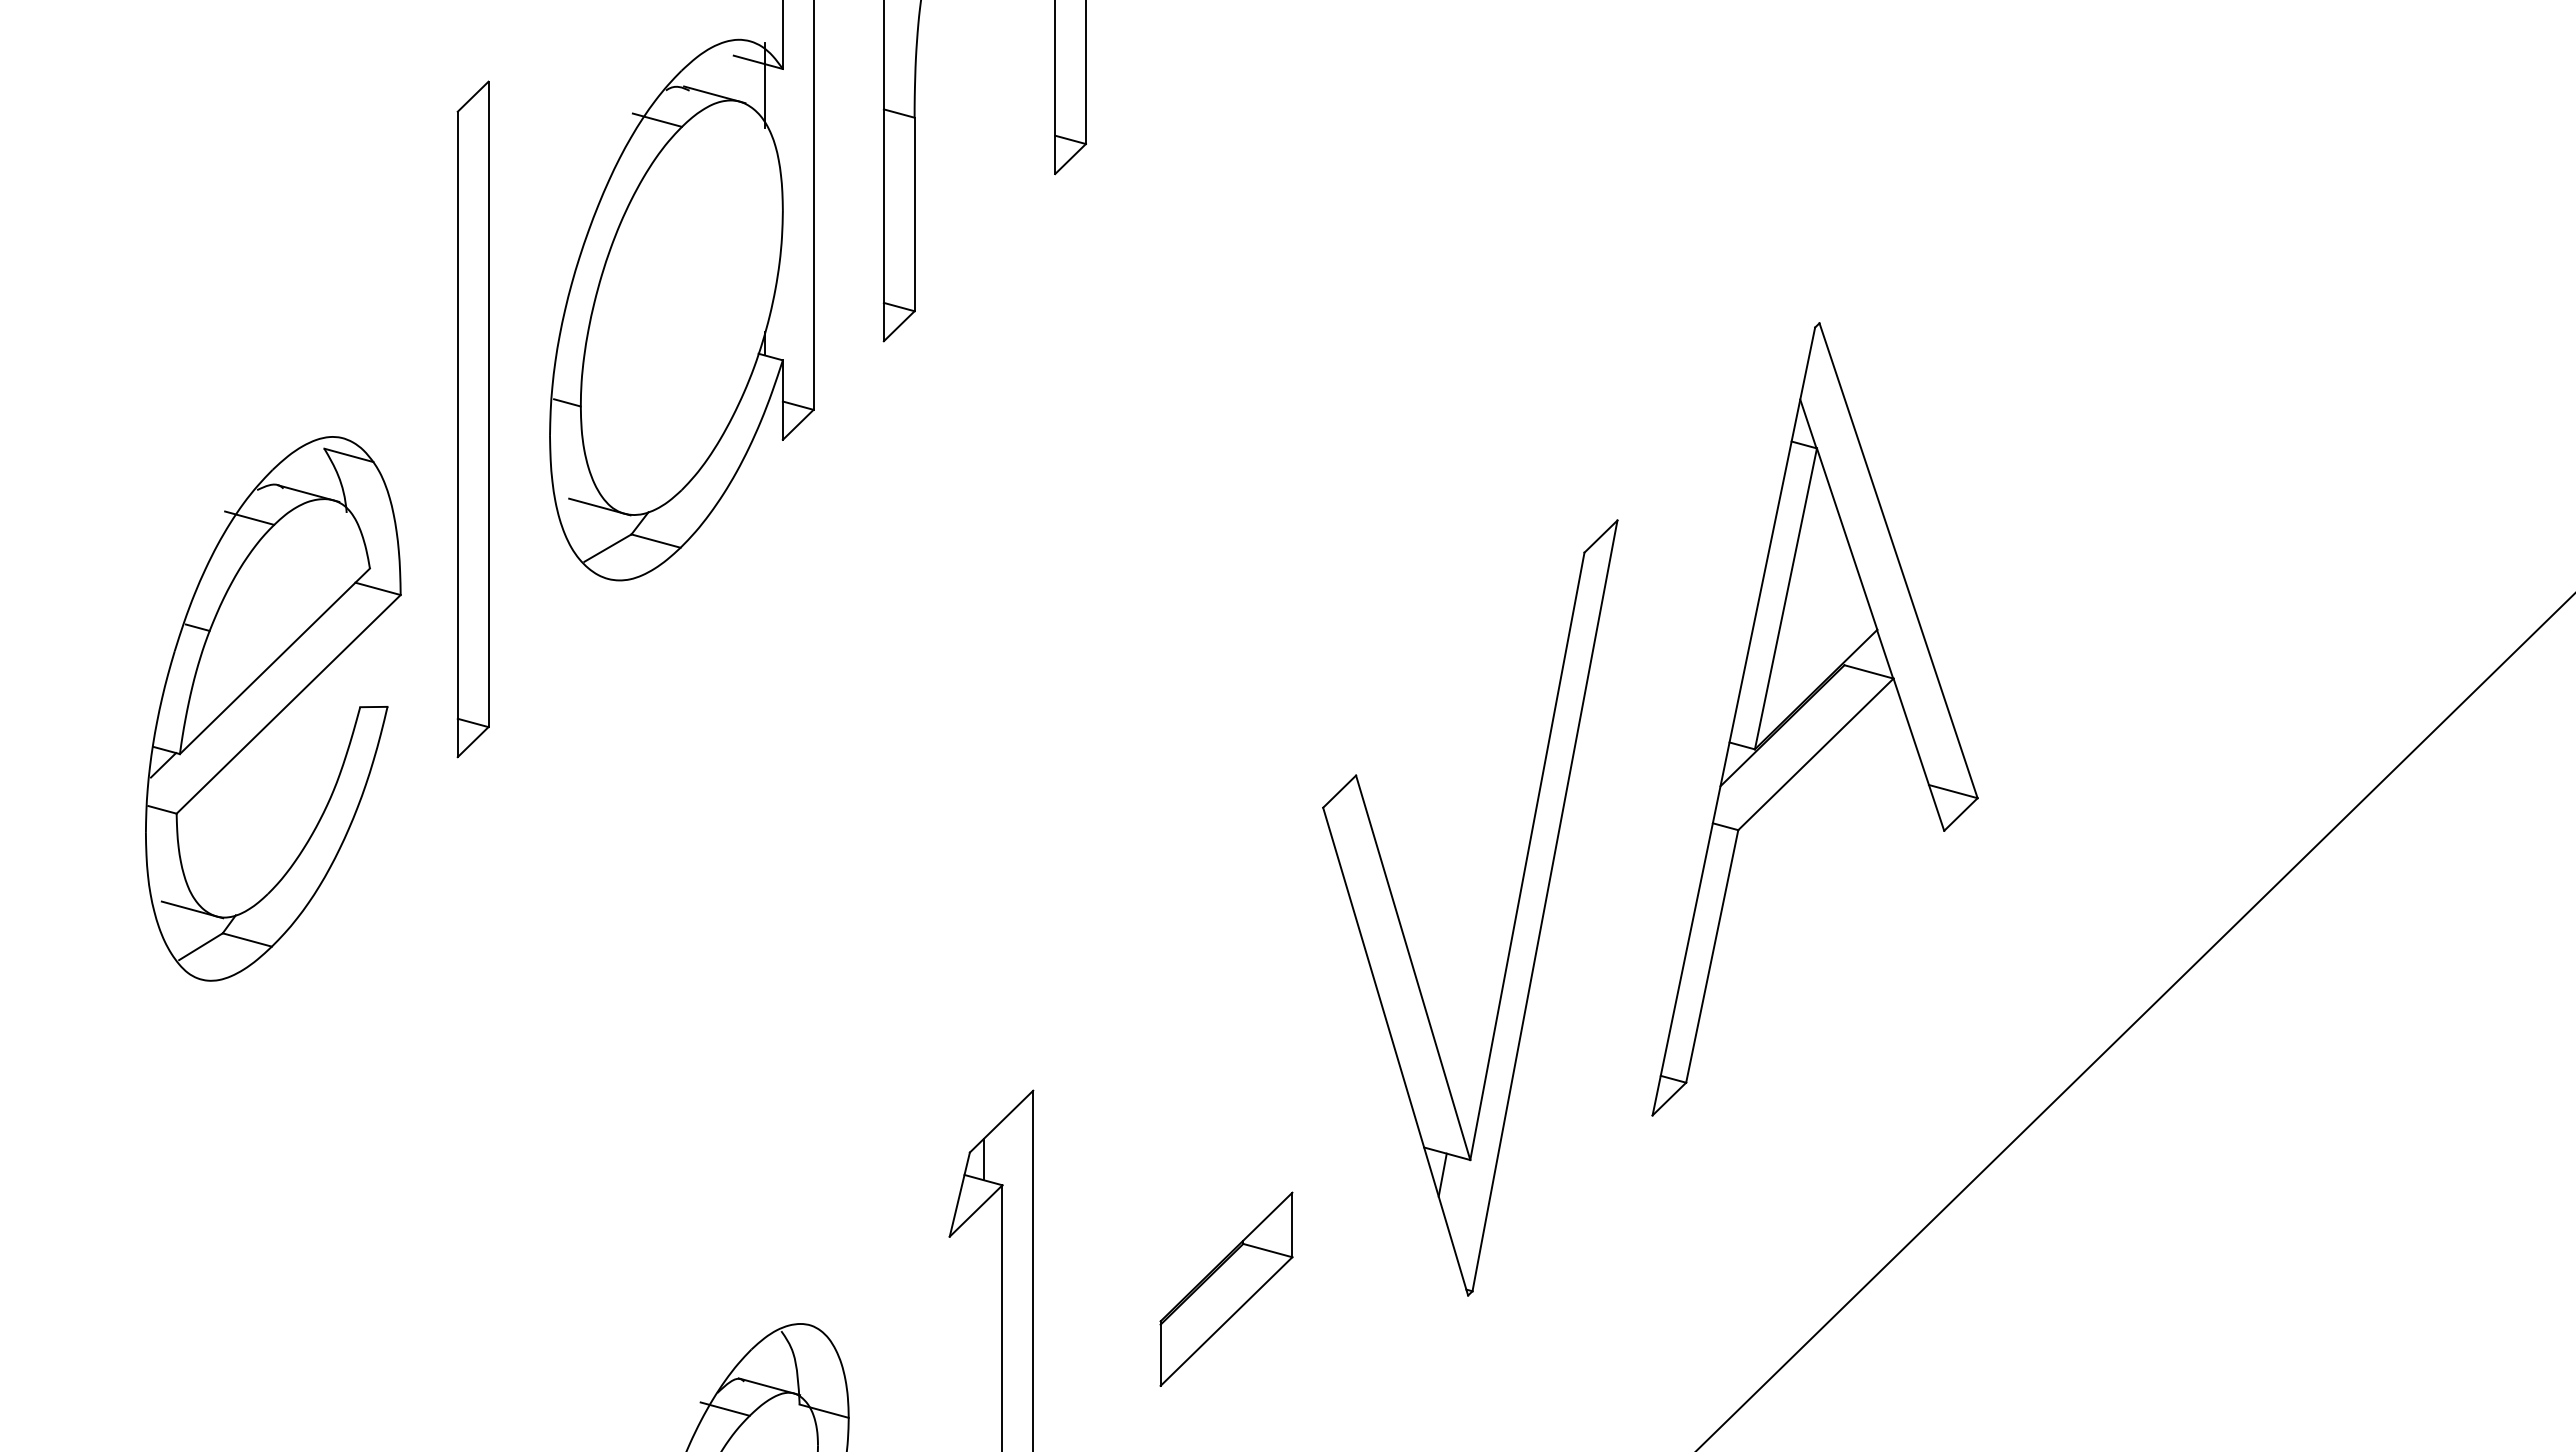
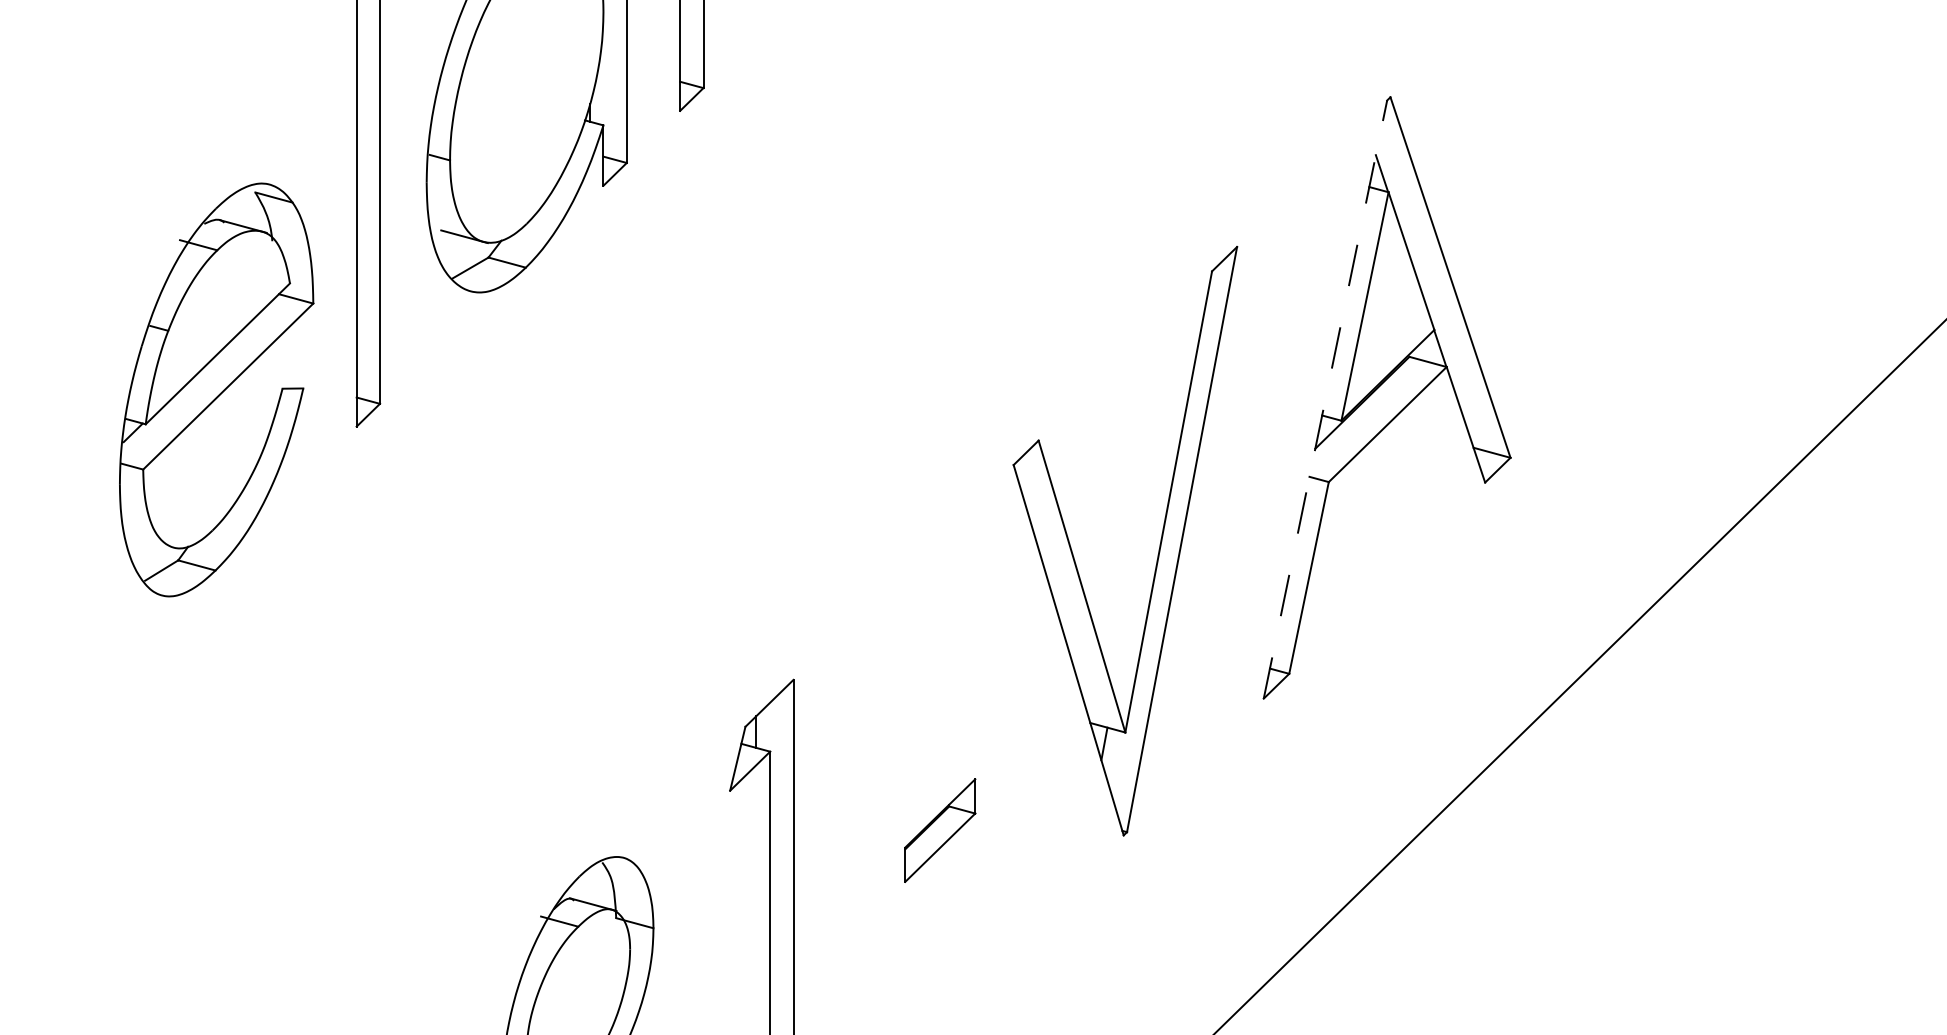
line: (1733, 721) -> (1325, 399), solid -> dashed
line: (192, 909) -> (155, 542), removed
part: (1226, 1288) -> (940, 830), size x0.7

